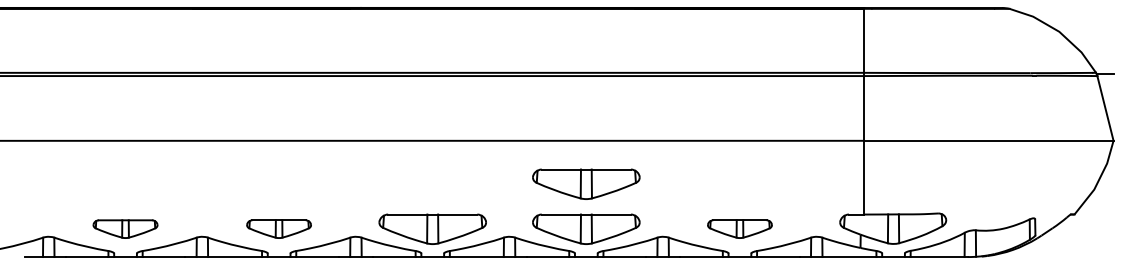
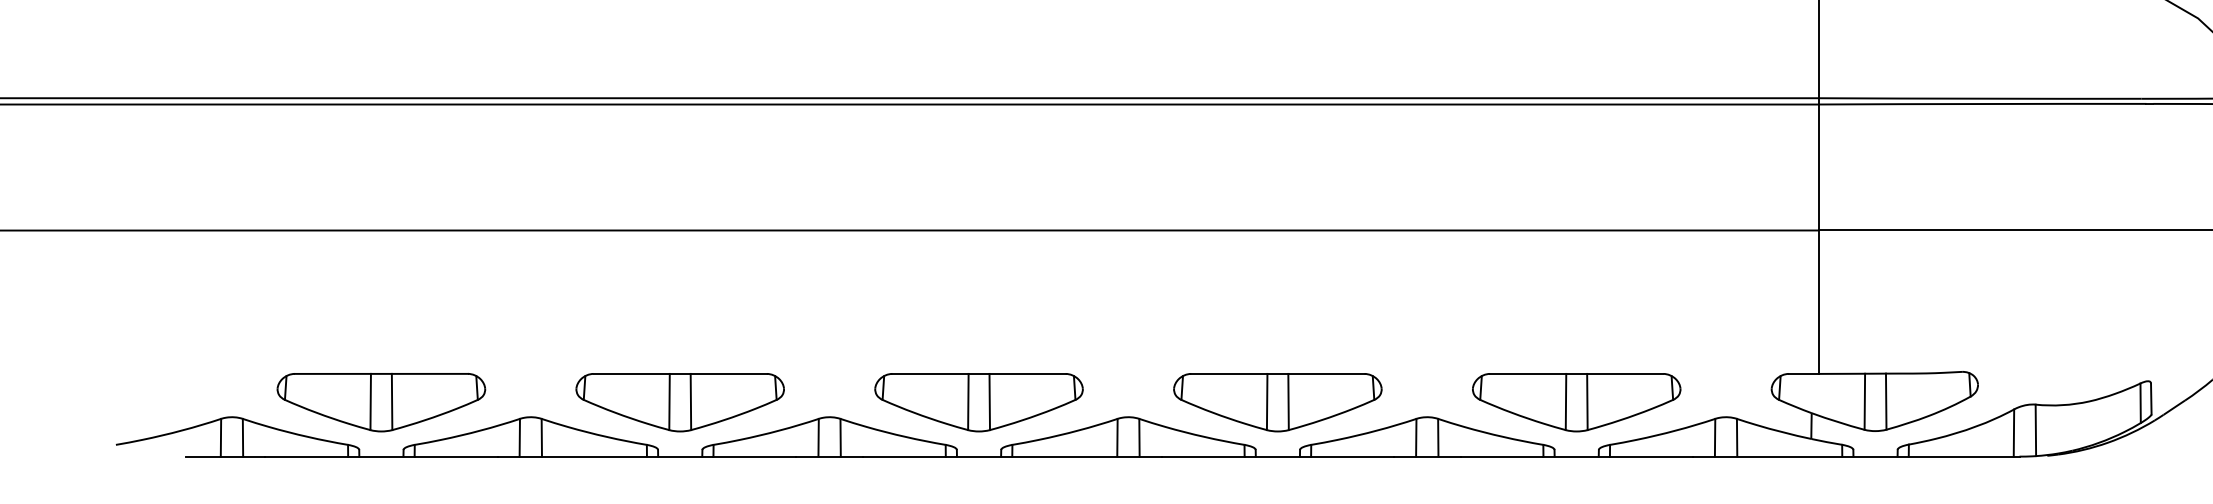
part: (586, 183) -> (1278, 313), removed
part: (125, 228) -> (381, 401), size x1.67
part: (278, 228) -> (678, 401), size x1.67
part: (739, 228) -> (1575, 401), size x1.67

